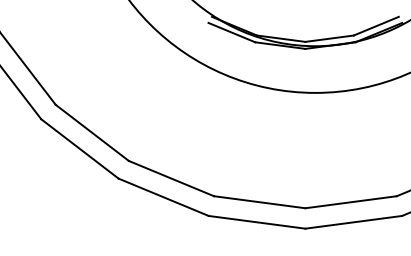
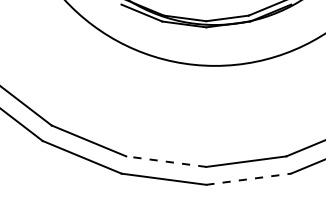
line: (259, 202) -> (166, 161), solid -> dashed
line: (353, 222) -> (248, 179), solid -> dashed

